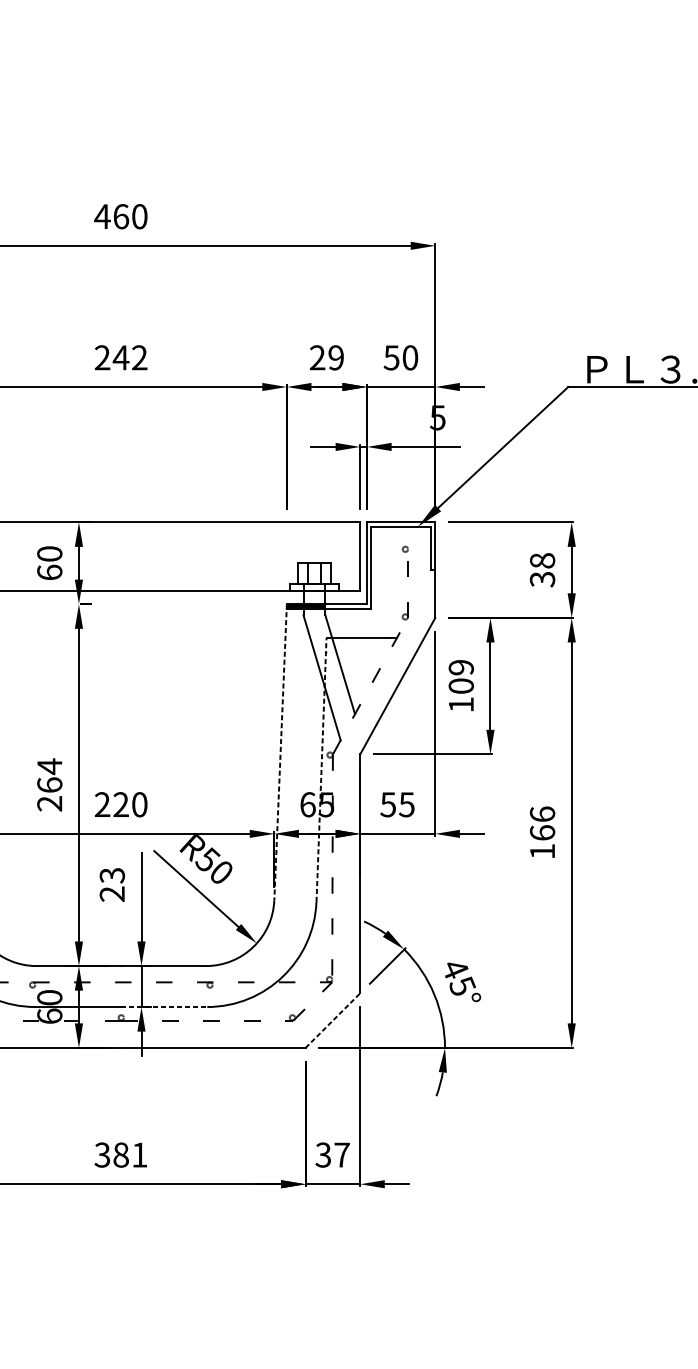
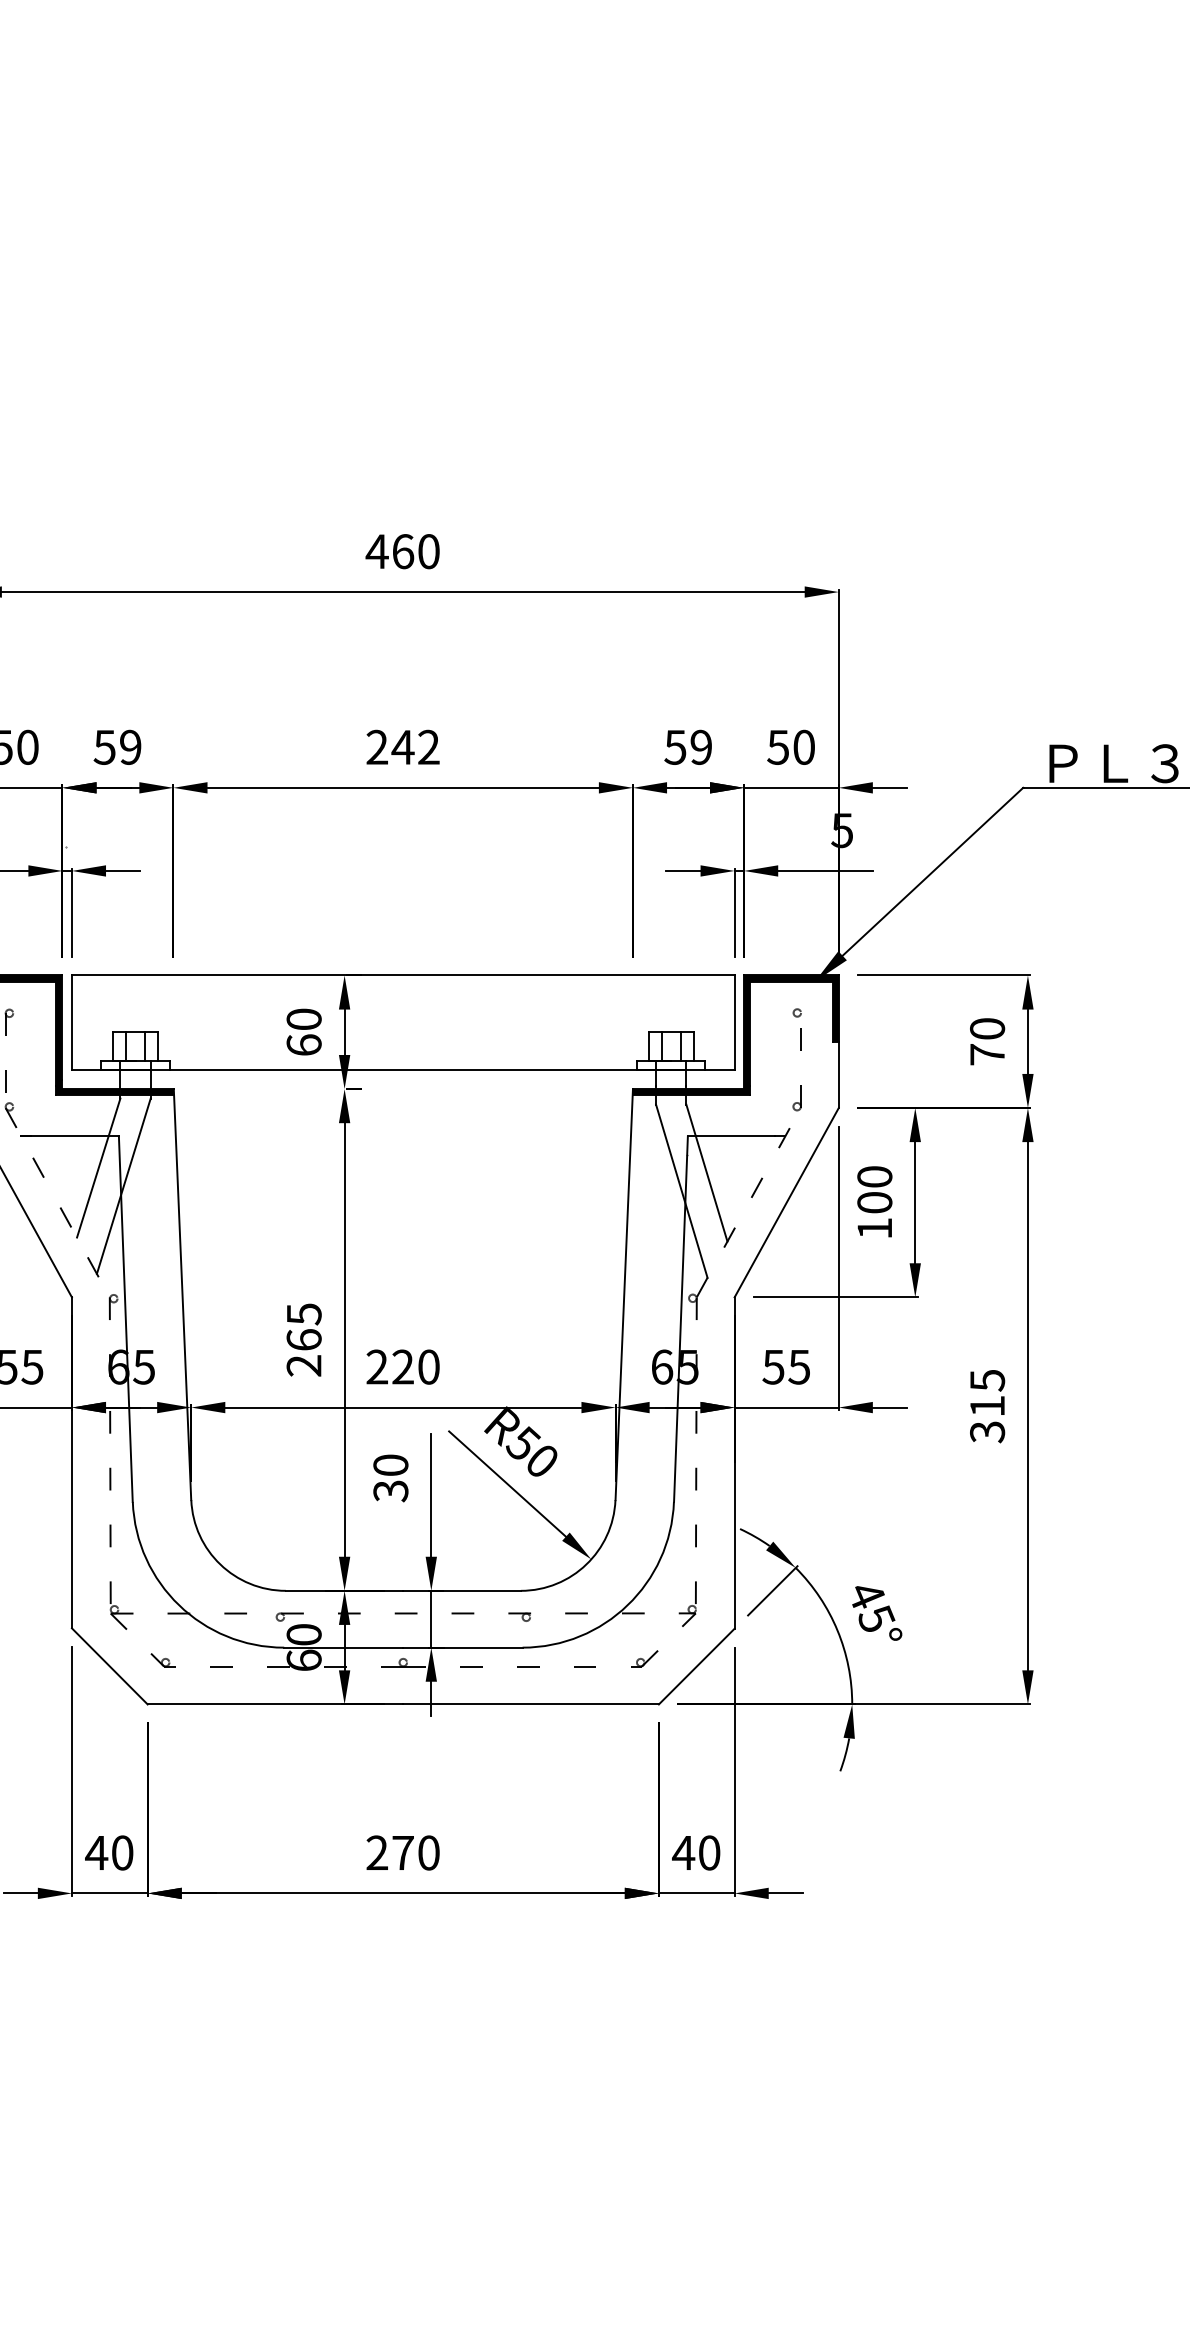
text: (317, 357) -> (675, 746), 29 -> 59
fill: (380, 565) -> (762, 1035), added
text: (542, 569) -> (987, 1041), 38 -> 70
text: (461, 667) -> (874, 1176), 109 -> 100
line: (280, 752) -> (624, 1294), dashed -> solid
text: (50, 766) -> (304, 1314), 264 -> 265
line: (321, 770) -> (680, 1319), dashed -> solid
text: (542, 833) -> (987, 1406), 166 -> 315
text: (112, 885) -> (390, 1478), 23 -> 30
line: (163, 1006) -> (462, 1647), dashed -> solid
line: (332, 1020) -> (696, 1666), dashed -> solid
text: (120, 1154) -> (402, 1852), 381 -> 270
text: (332, 1154) -> (696, 1852), 37 -> 40

